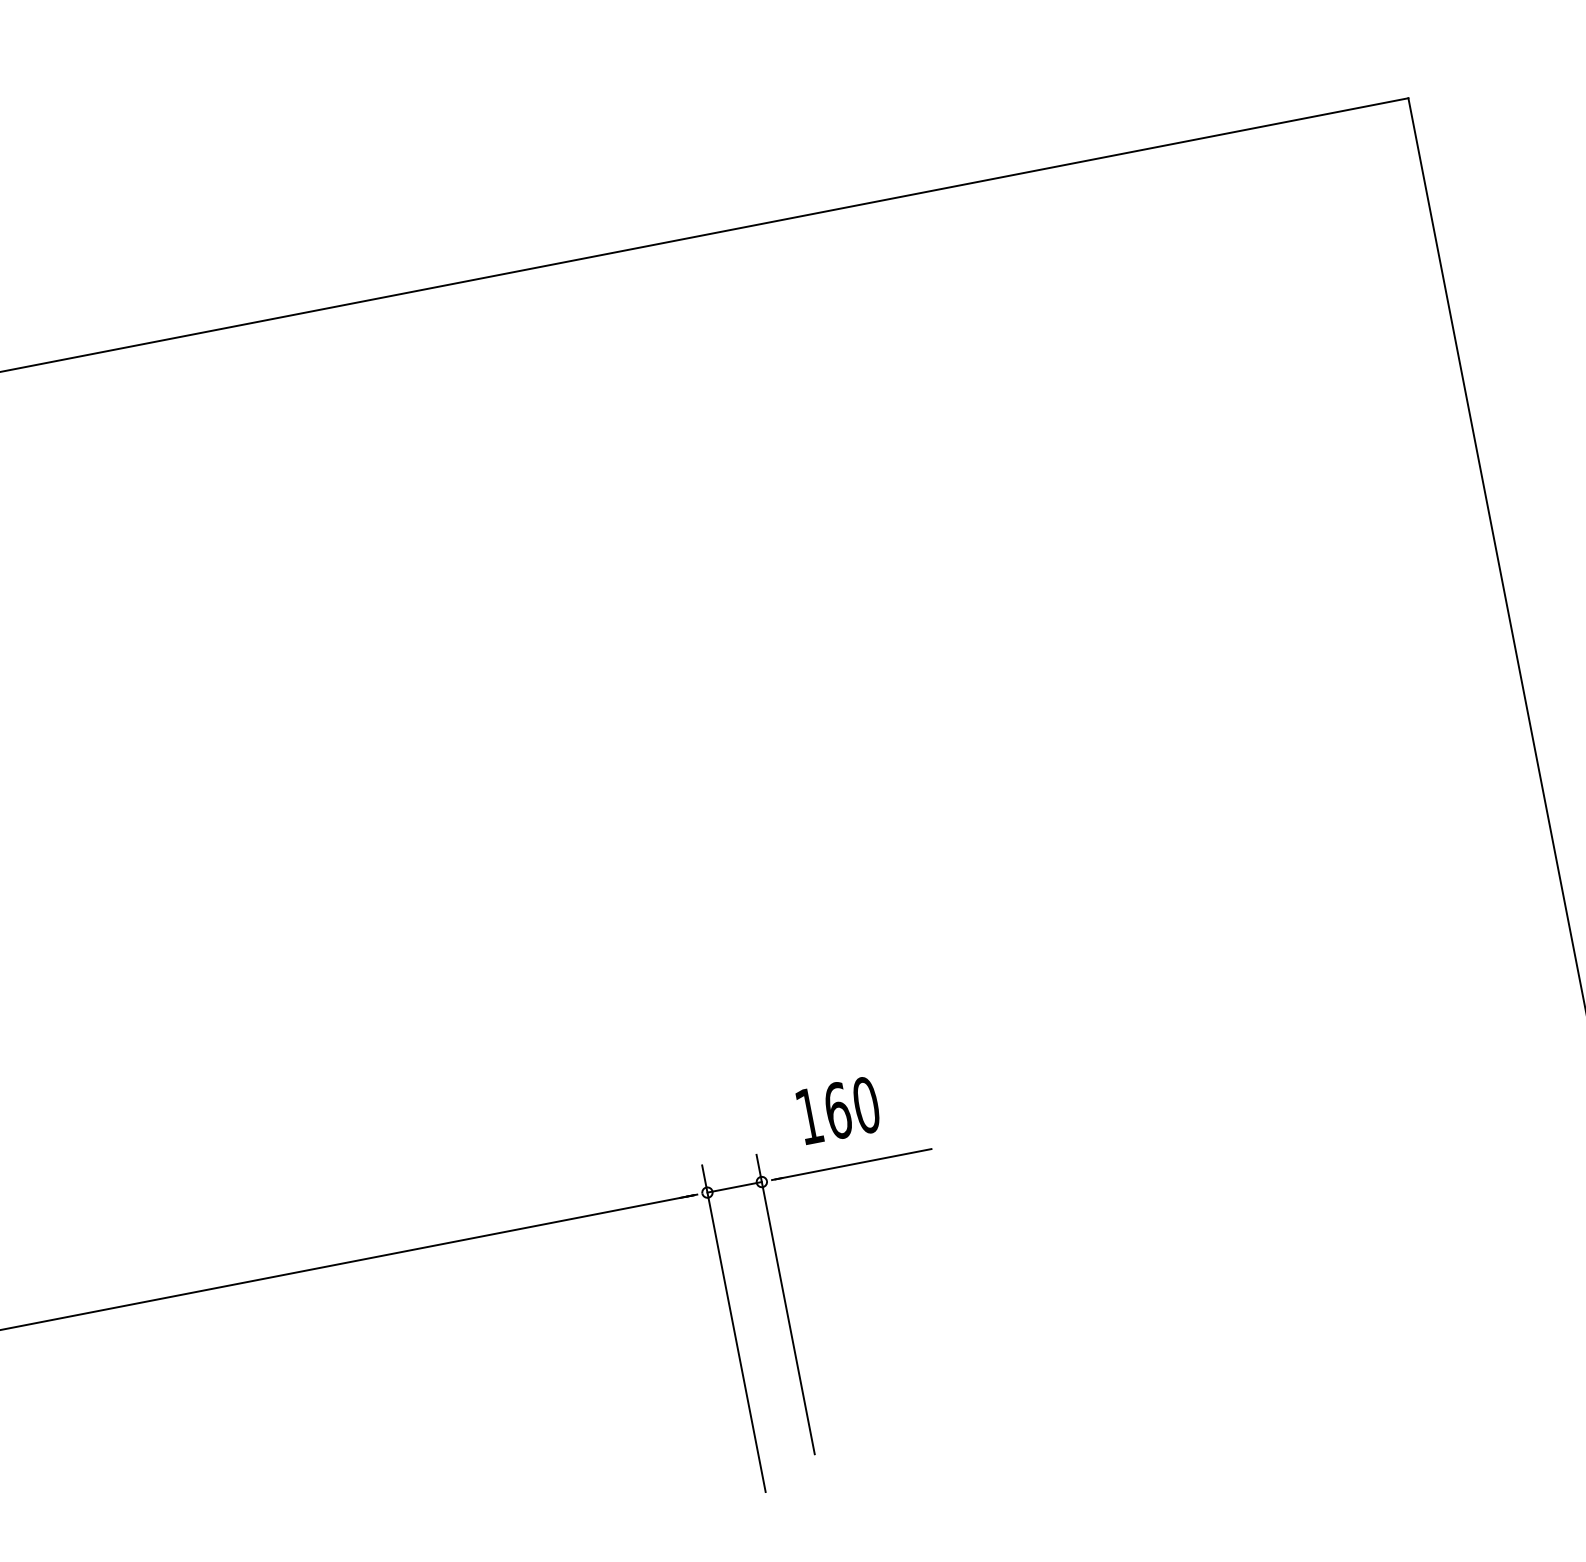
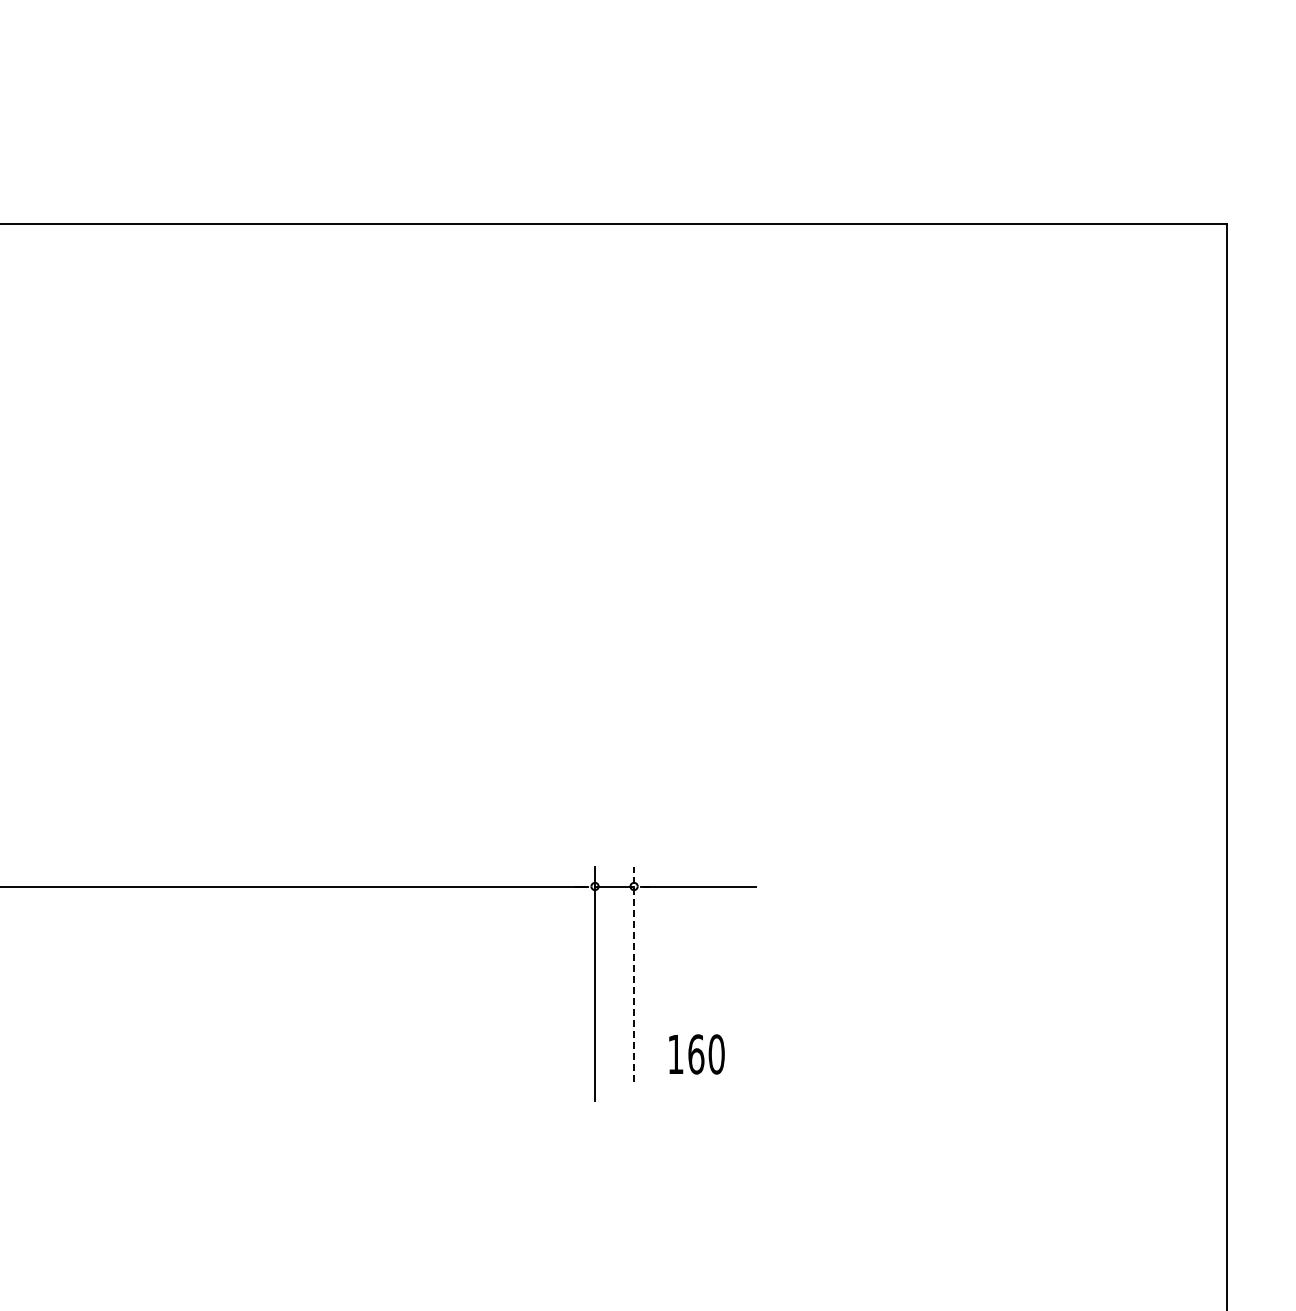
text: (838, 1110) -> (696, 1054), moved
line: (785, 1303) -> (634, 973), solid -> dashed

